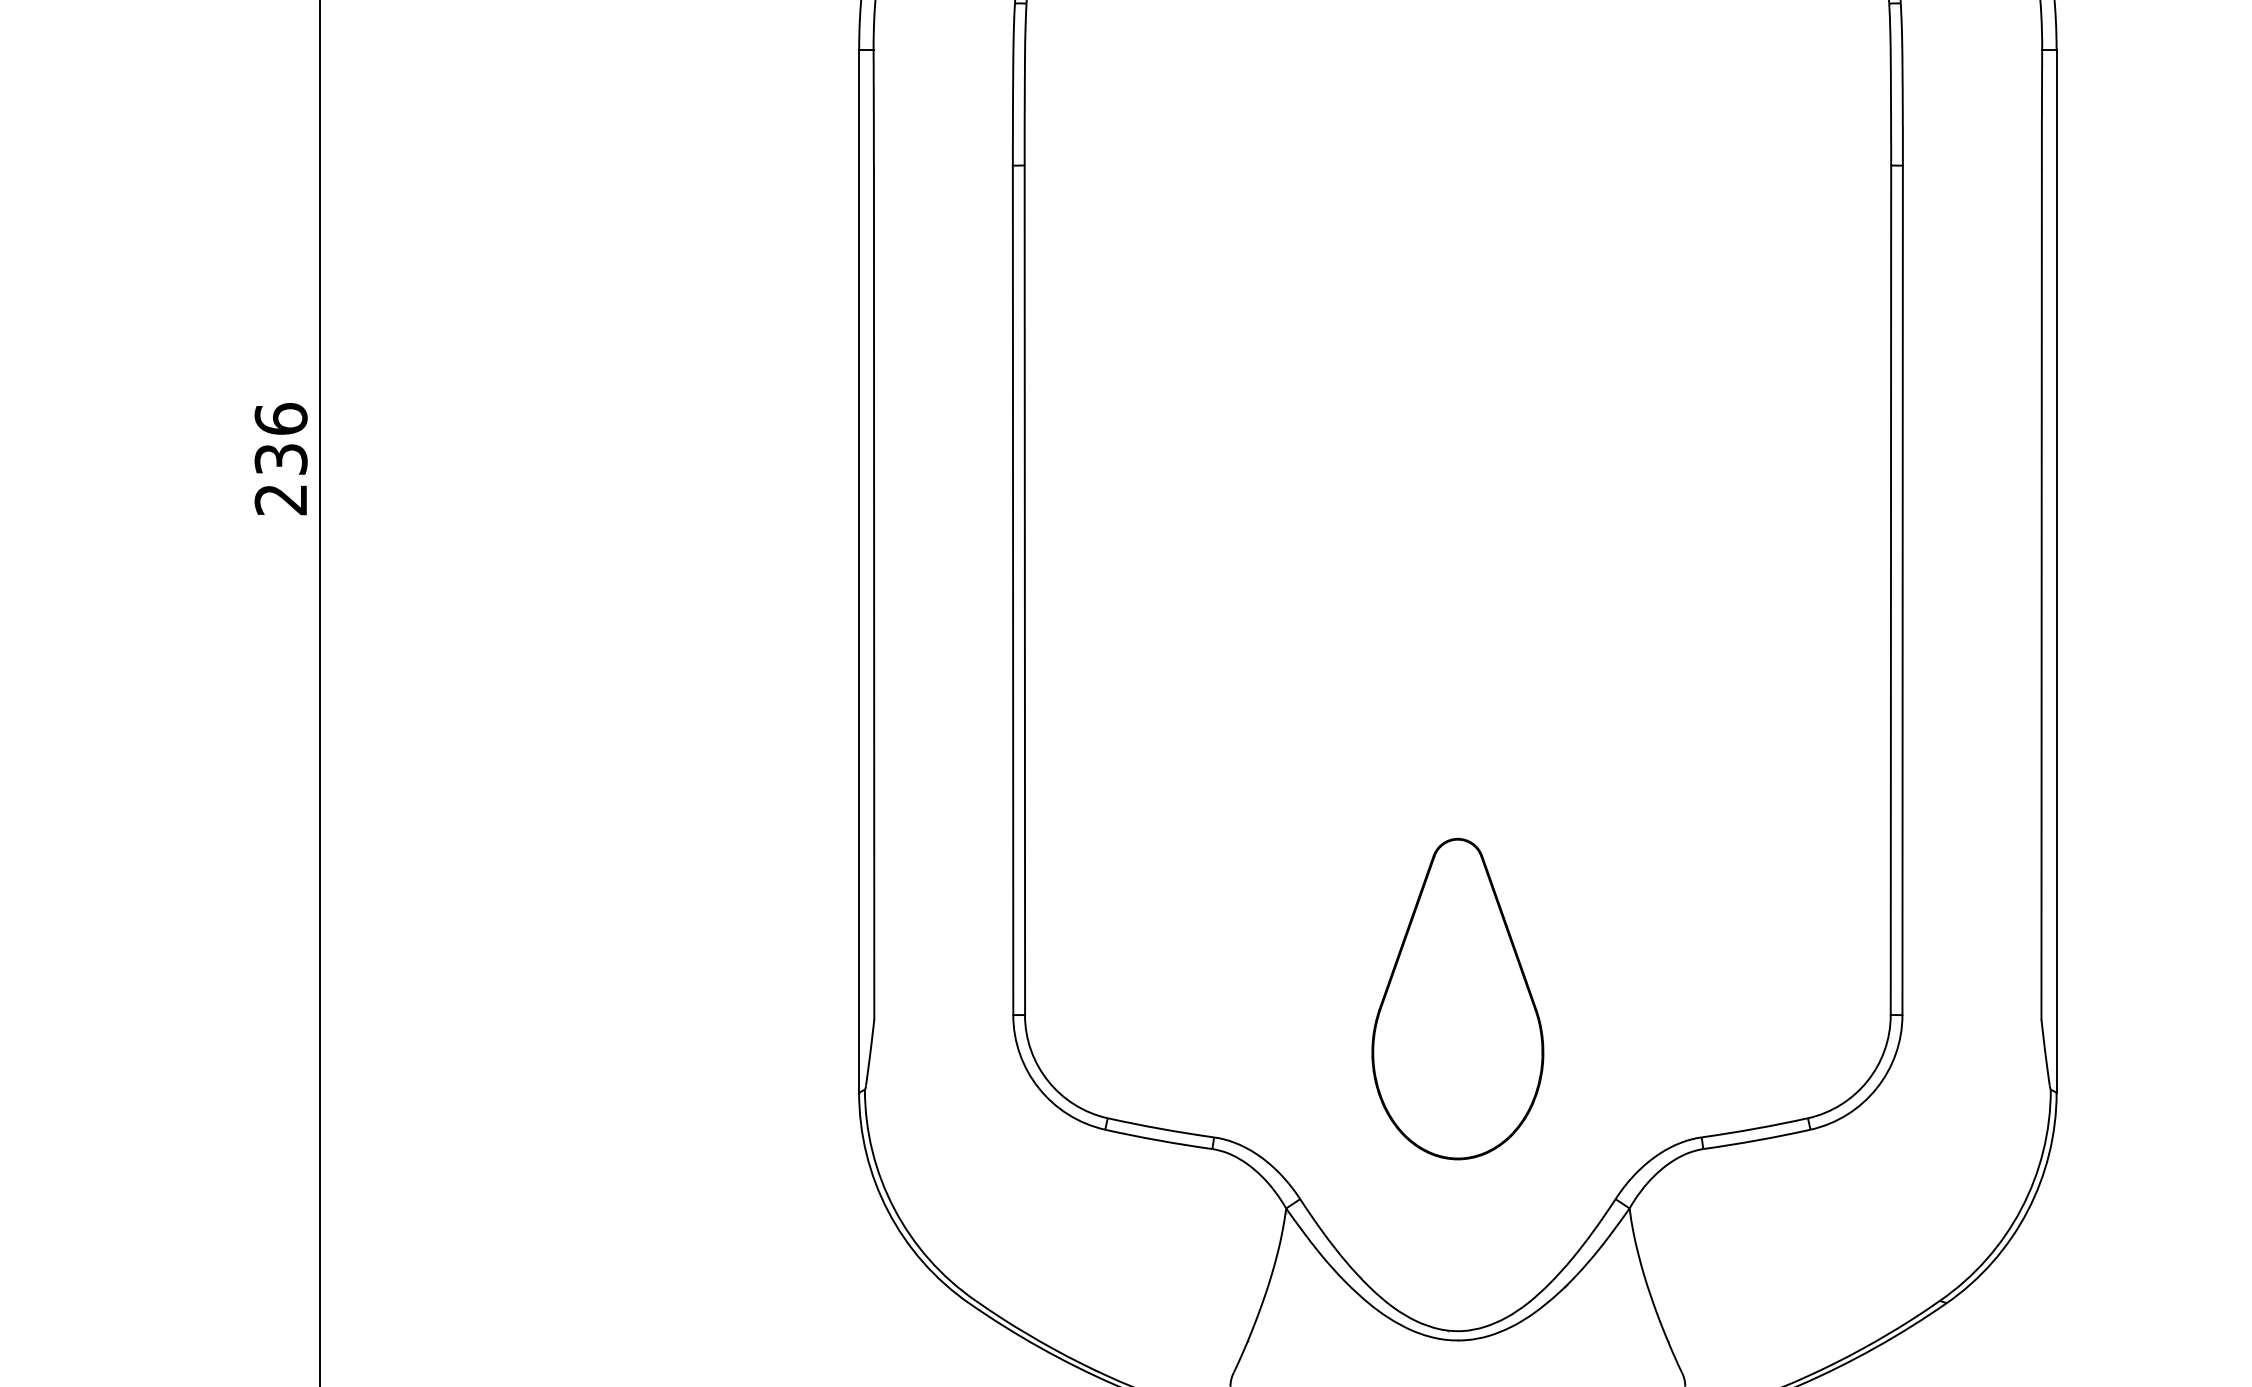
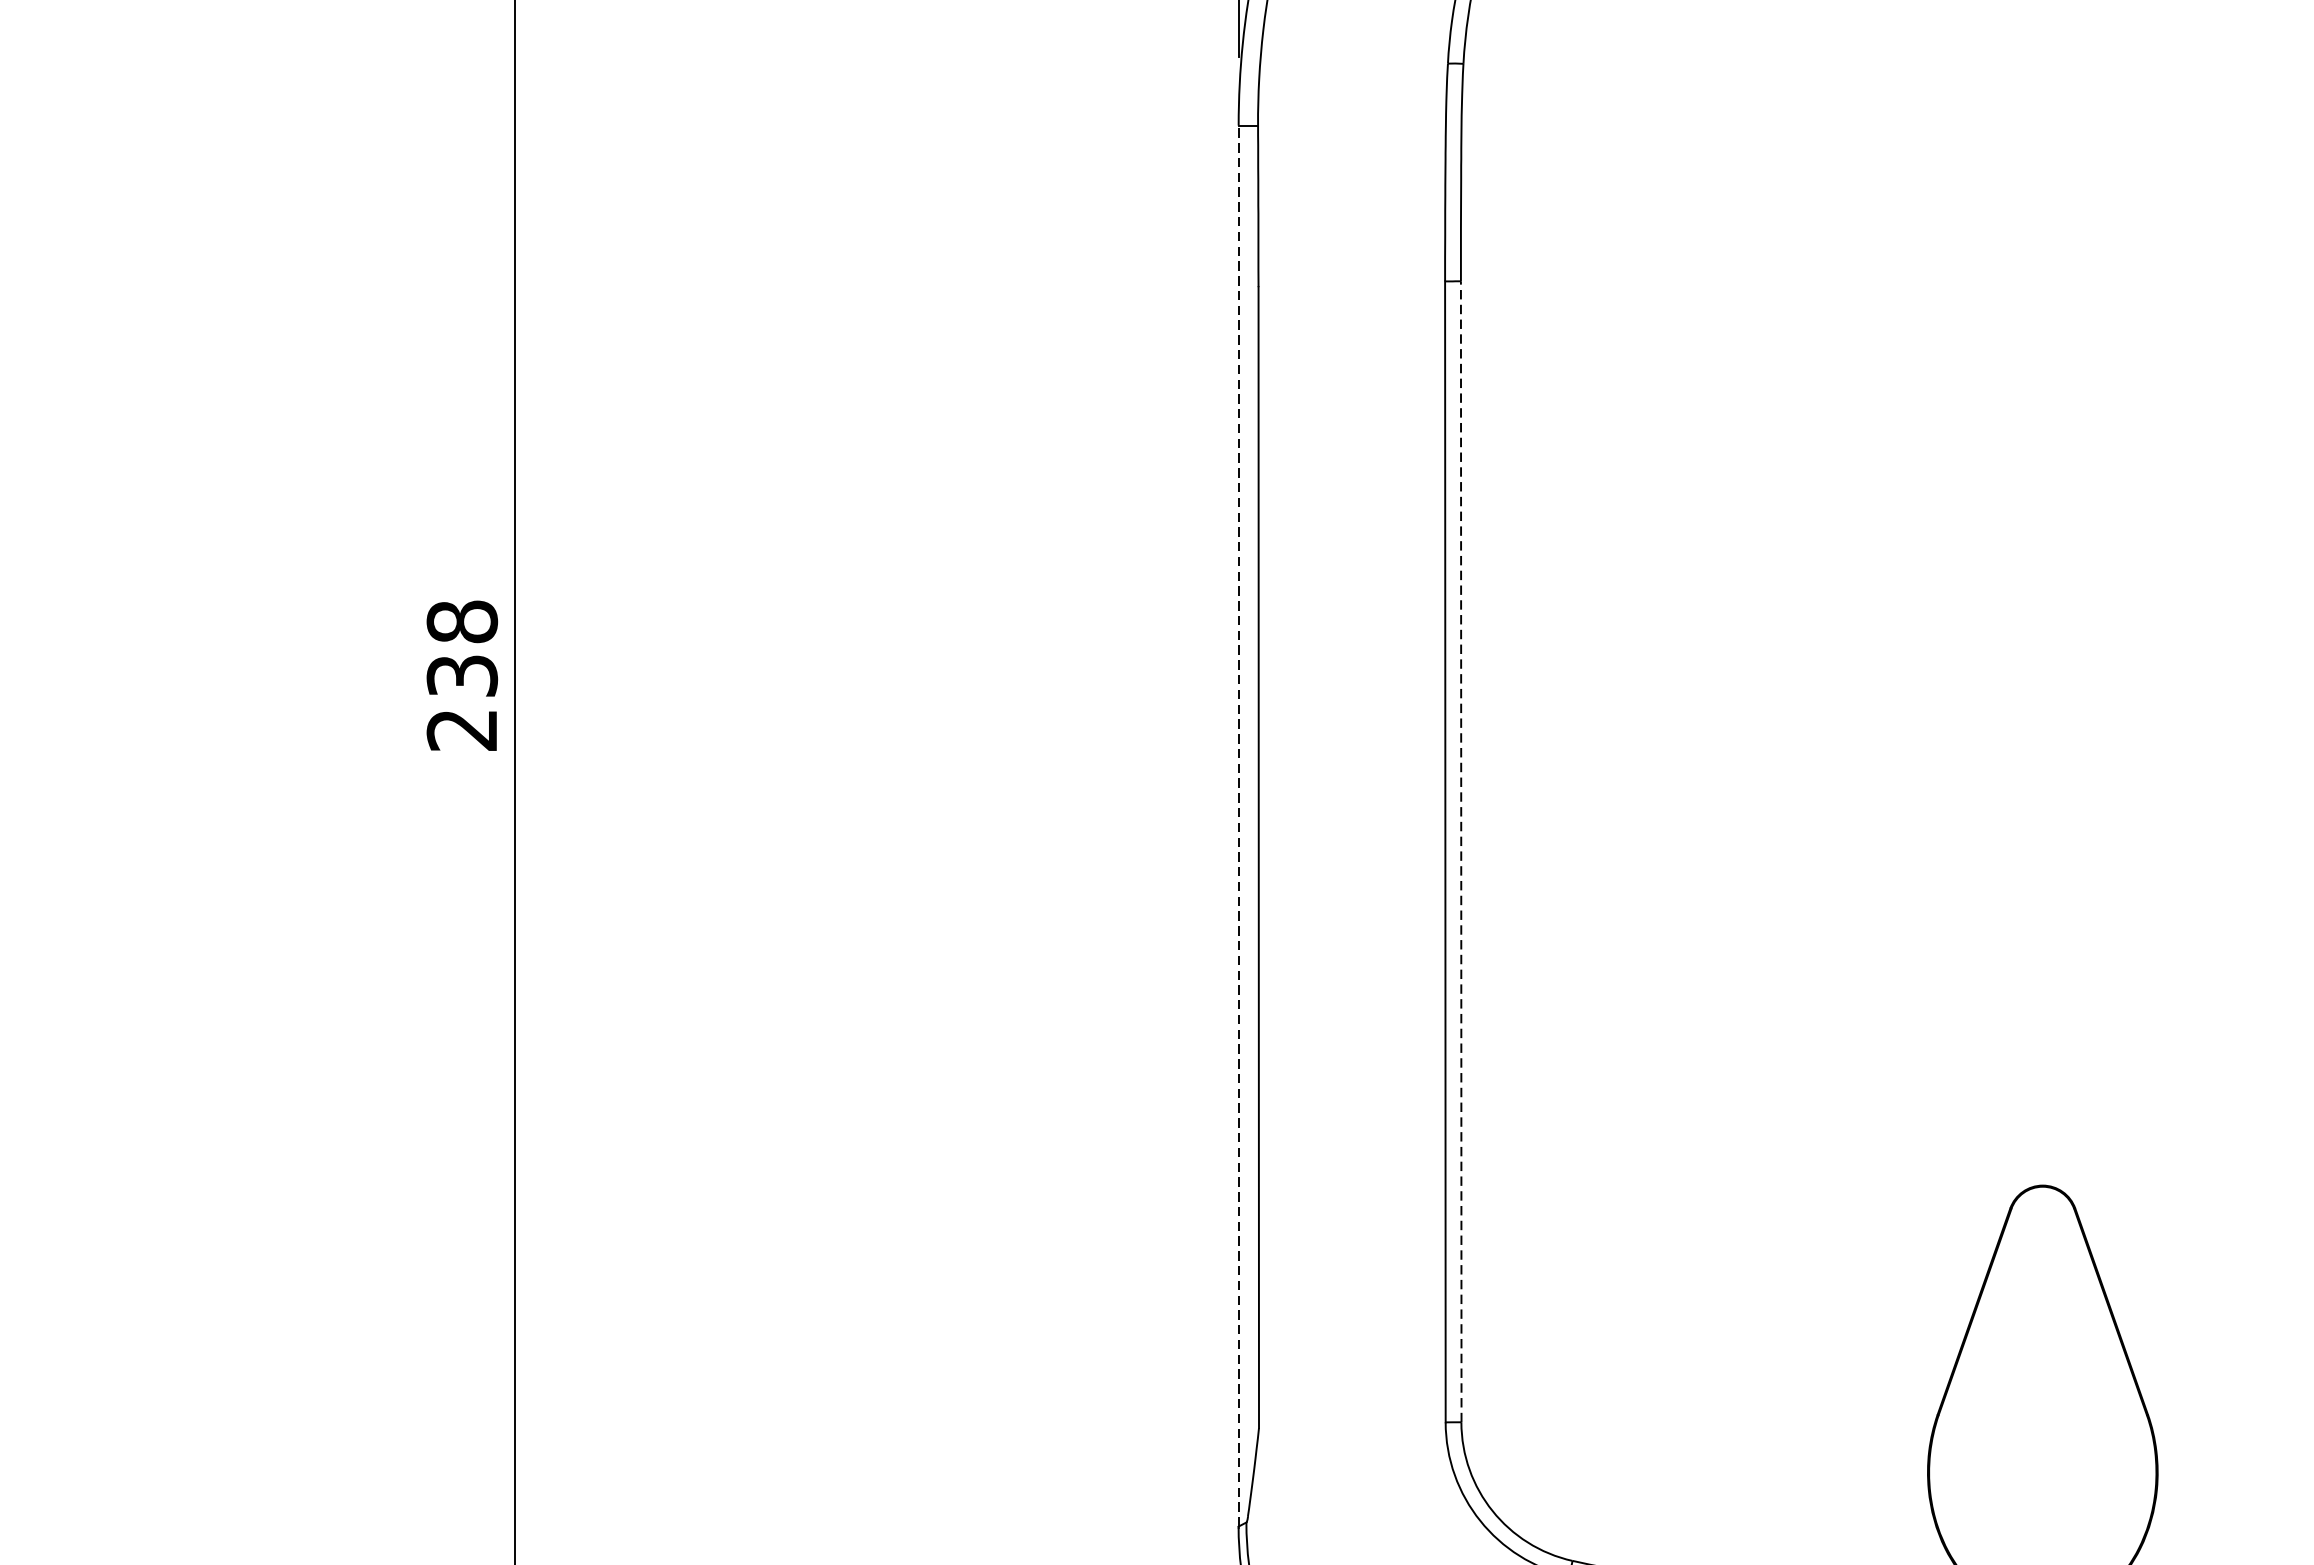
text: (280, 418) -> (461, 621), 236 -> 238
line: (859, 571) -> (1239, 826), solid -> dashed
line: (1024, 590) -> (1460, 852), solid -> dashed

